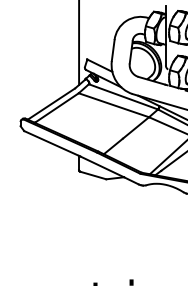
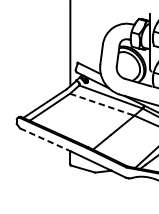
line: (114, 105) -> (102, 104), solid -> dashed
line: (52, 143) -> (45, 139), solid -> dashed

